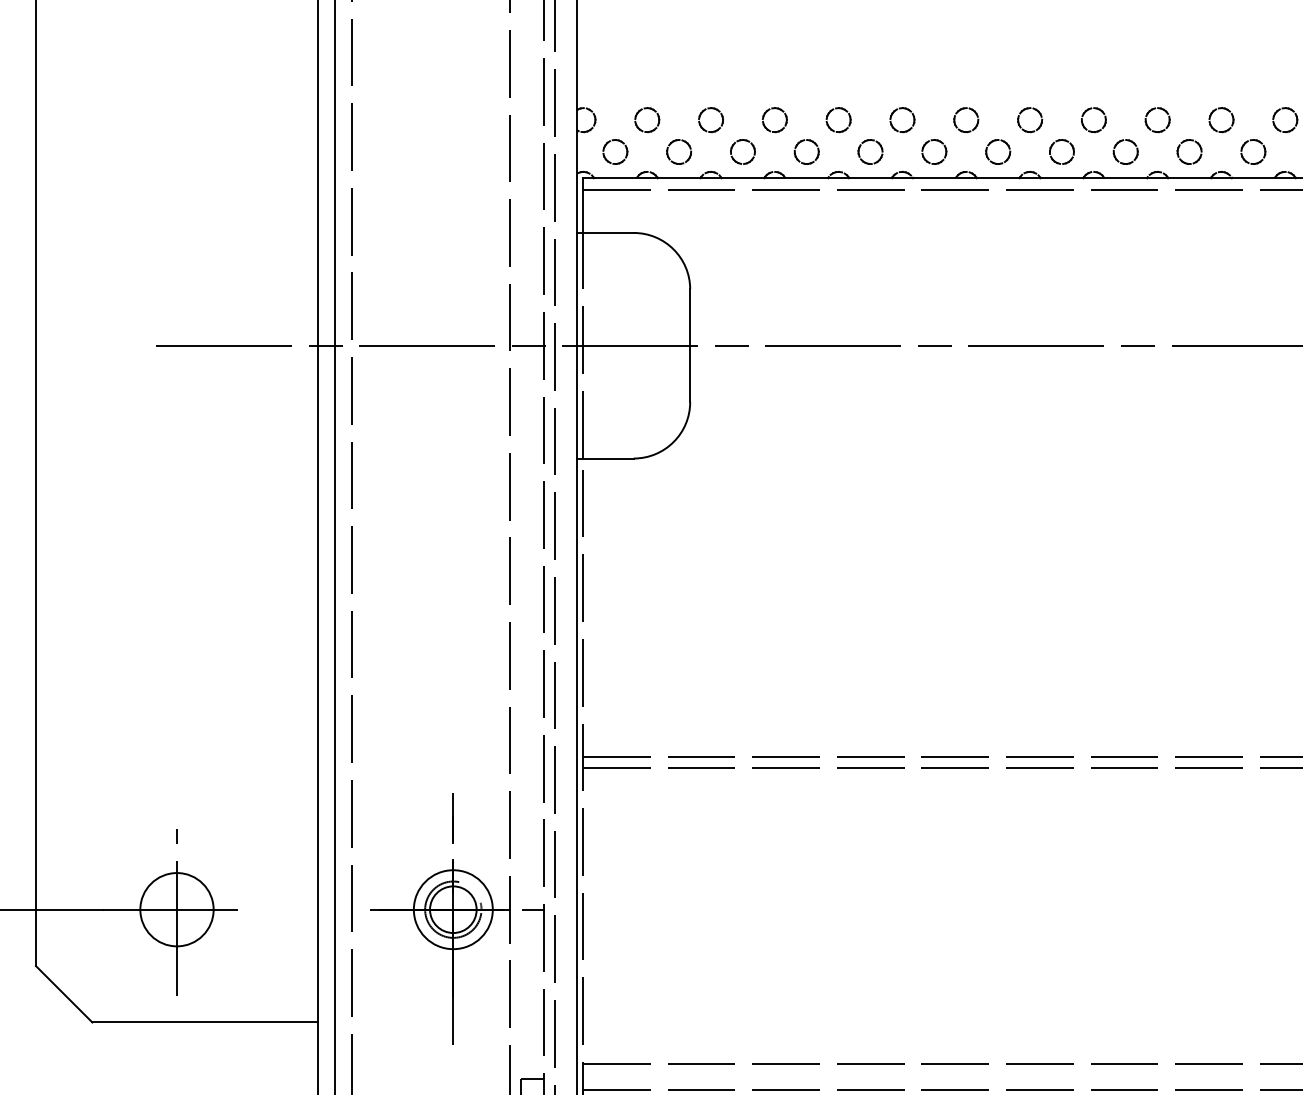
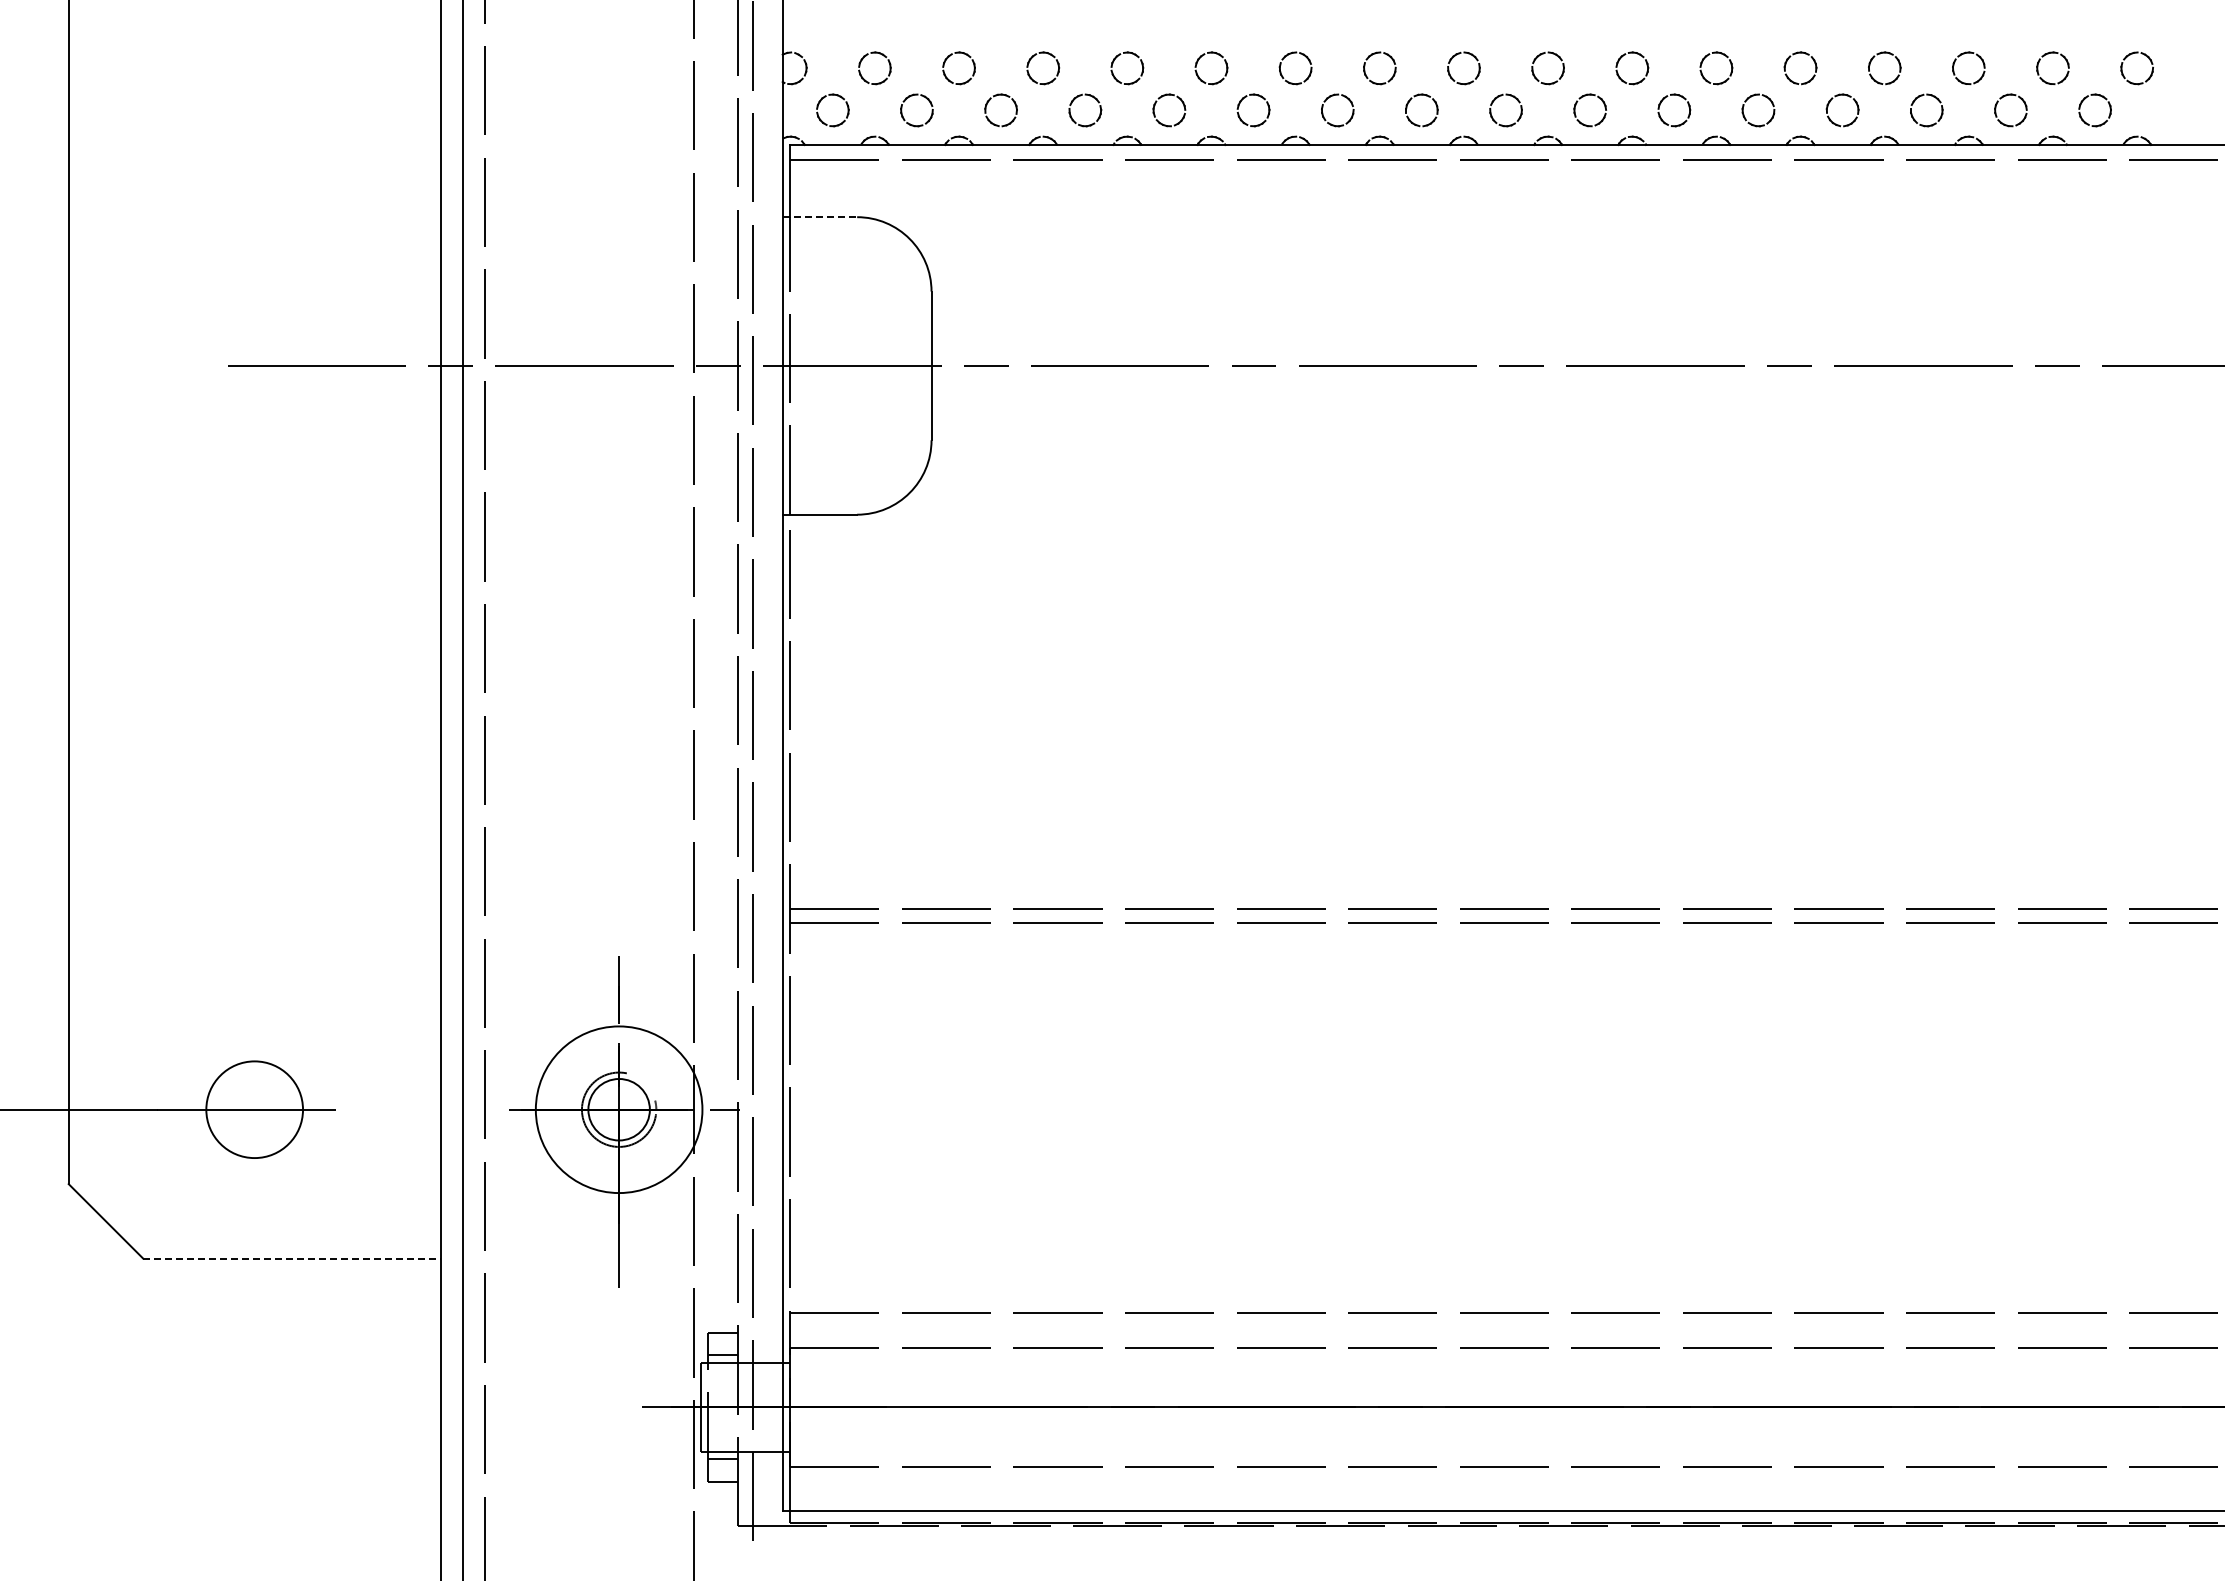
line: (606, 233) -> (820, 217), solid -> dashed
circle: (453, 909) -> (619, 1109), size x1.6
line: (176, 912) -> (254, 1113), removed
line: (204, 1022) -> (291, 1258), solid -> dashed

